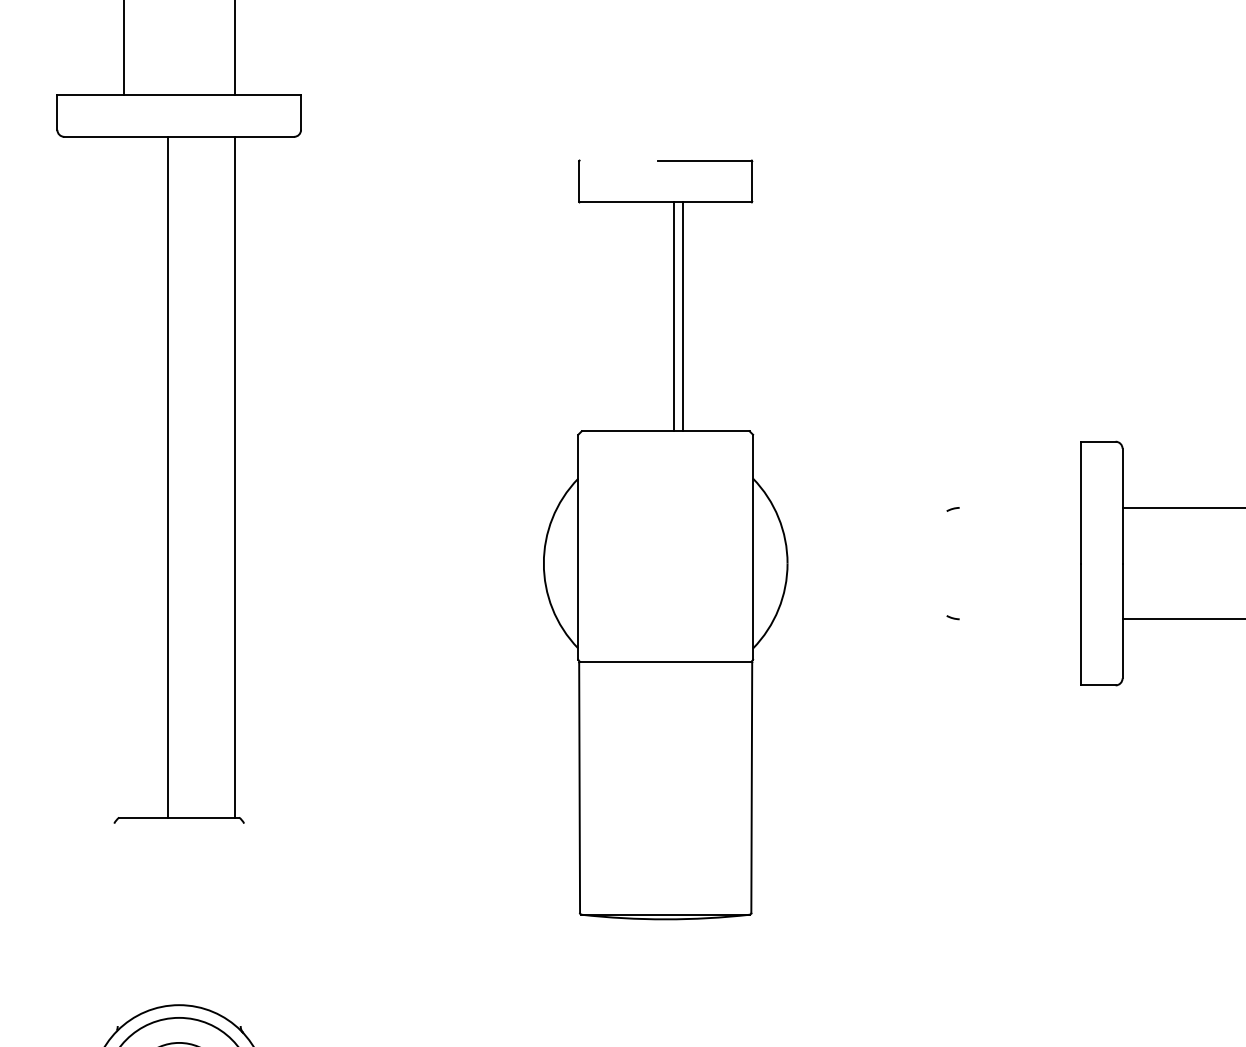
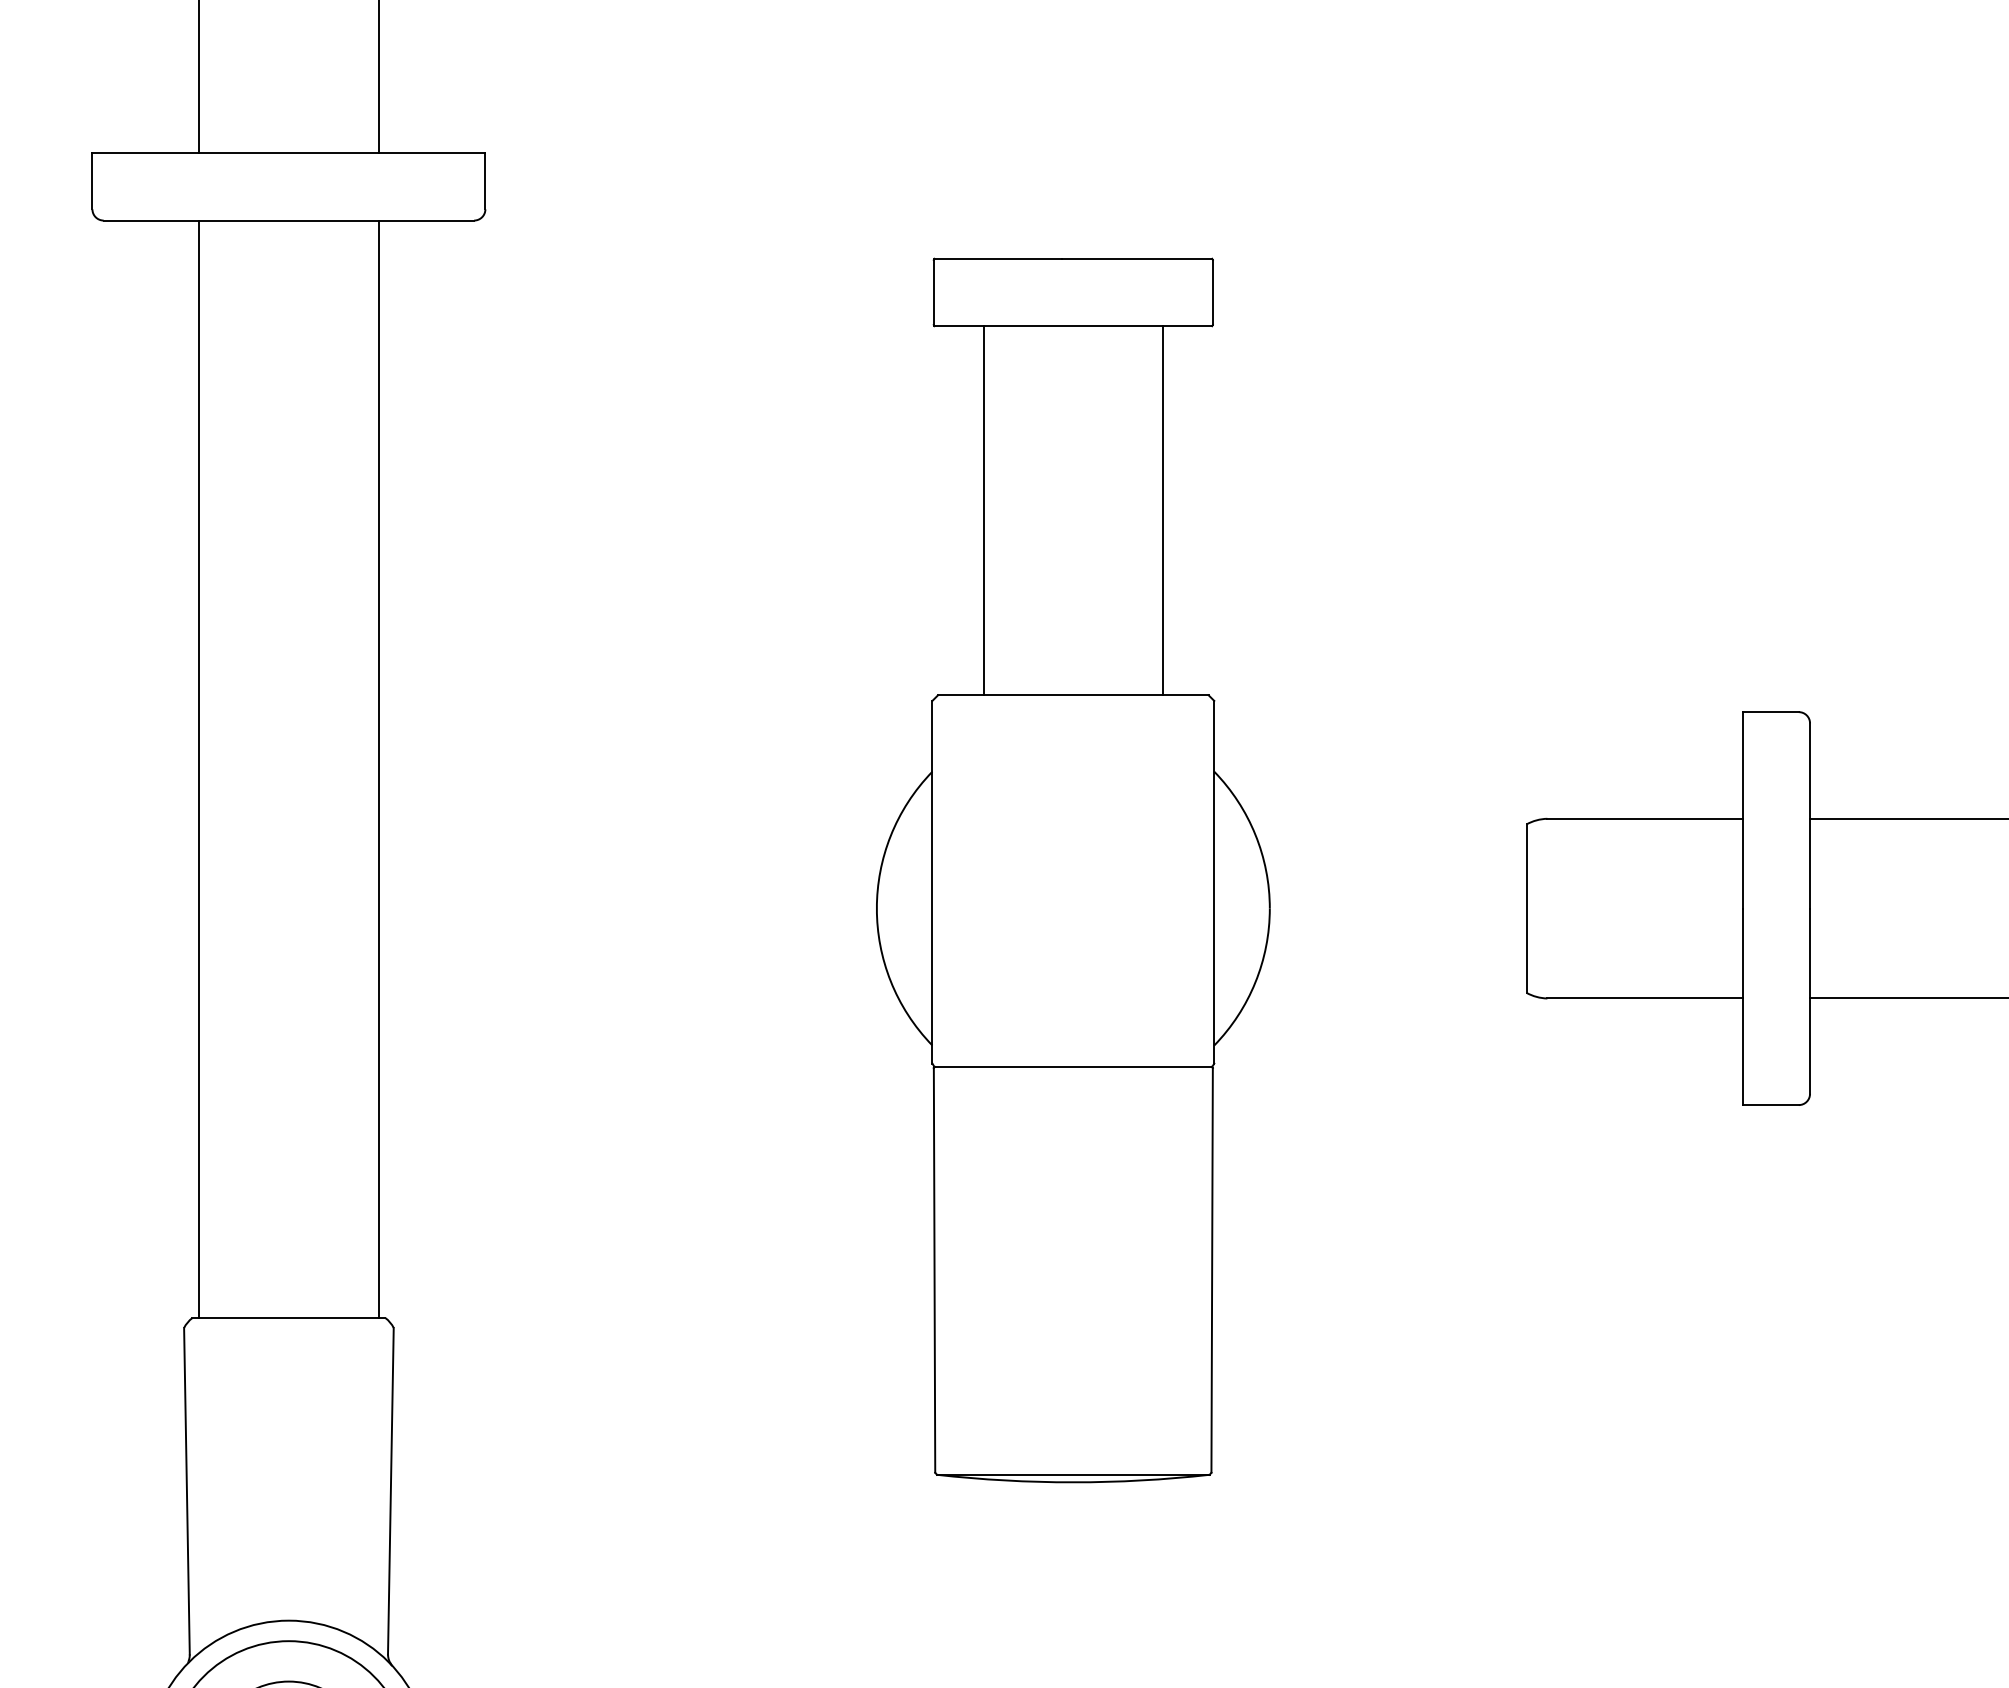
line: (618, 160) -> (997, 258), added
line: (673, 316) -> (982, 510), moved
line: (683, 316) -> (1163, 510), moved
line: (167, 476) -> (199, 768), moved
line: (1019, 507) -> (1643, 818), added
line: (946, 563) -> (1526, 908), added
line: (1019, 619) -> (1643, 998), added
line: (115, 924) -> (186, 1490), added
line: (242, 924) -> (390, 1490), added

